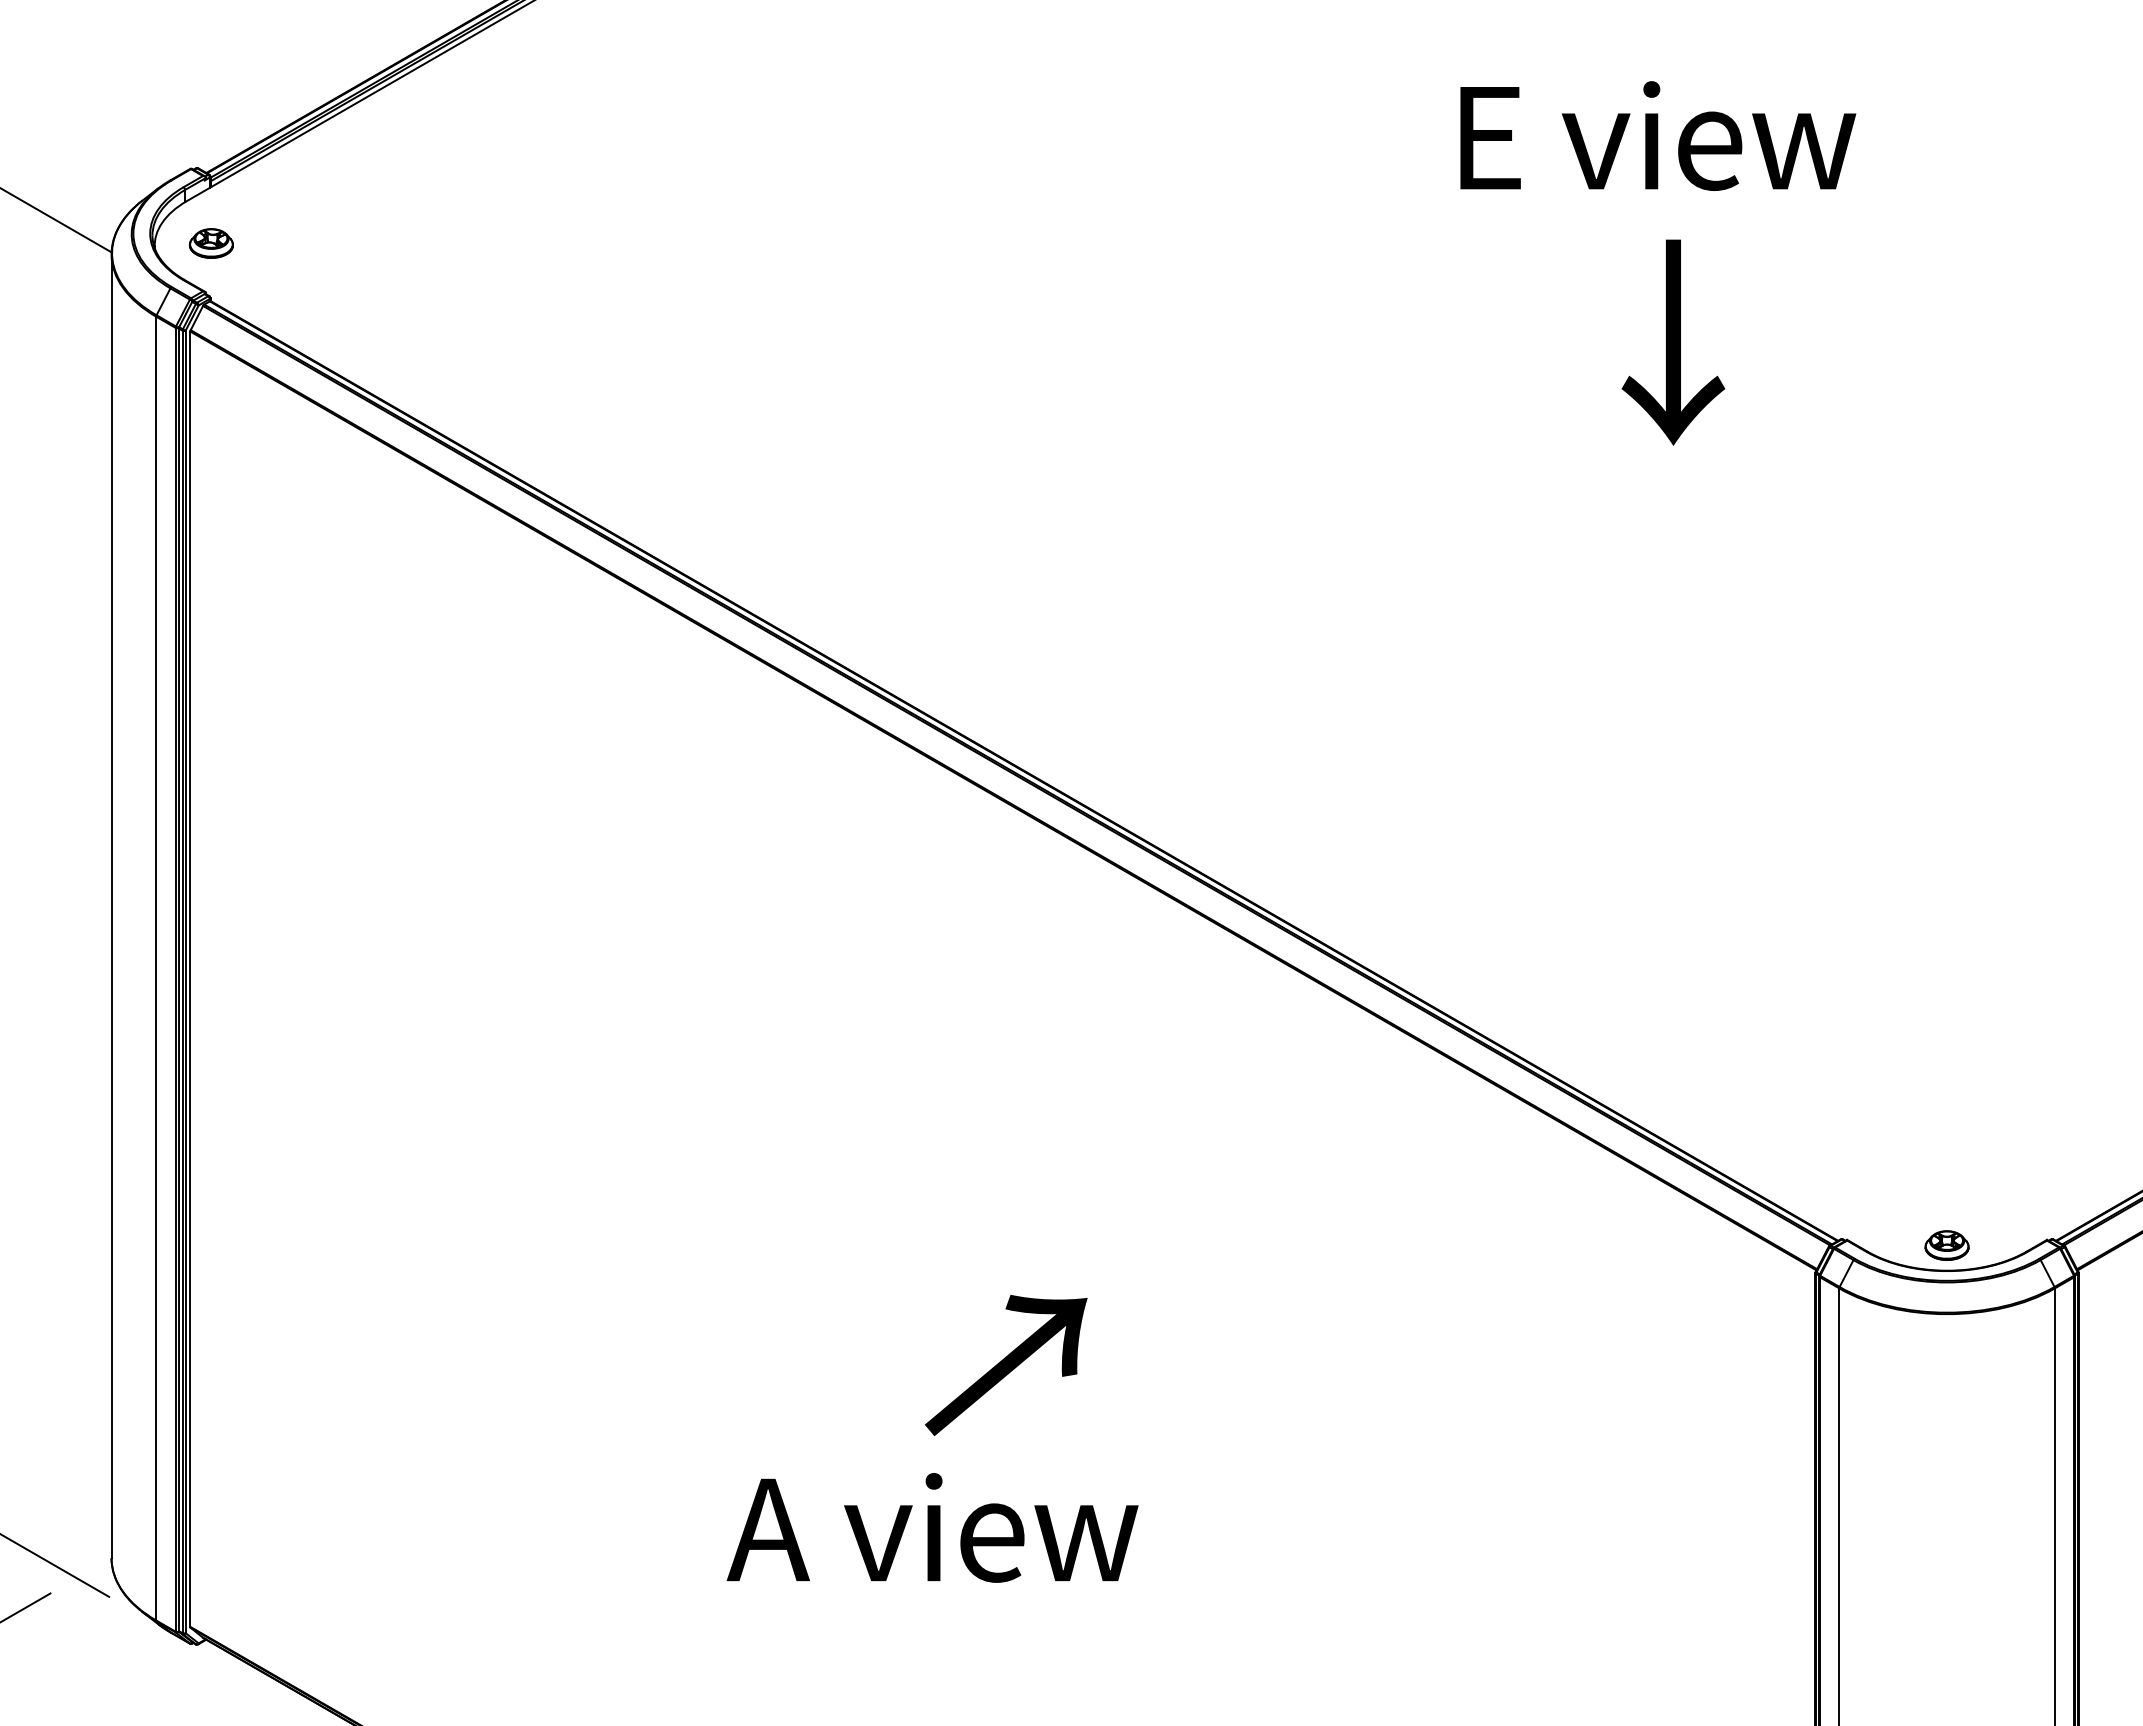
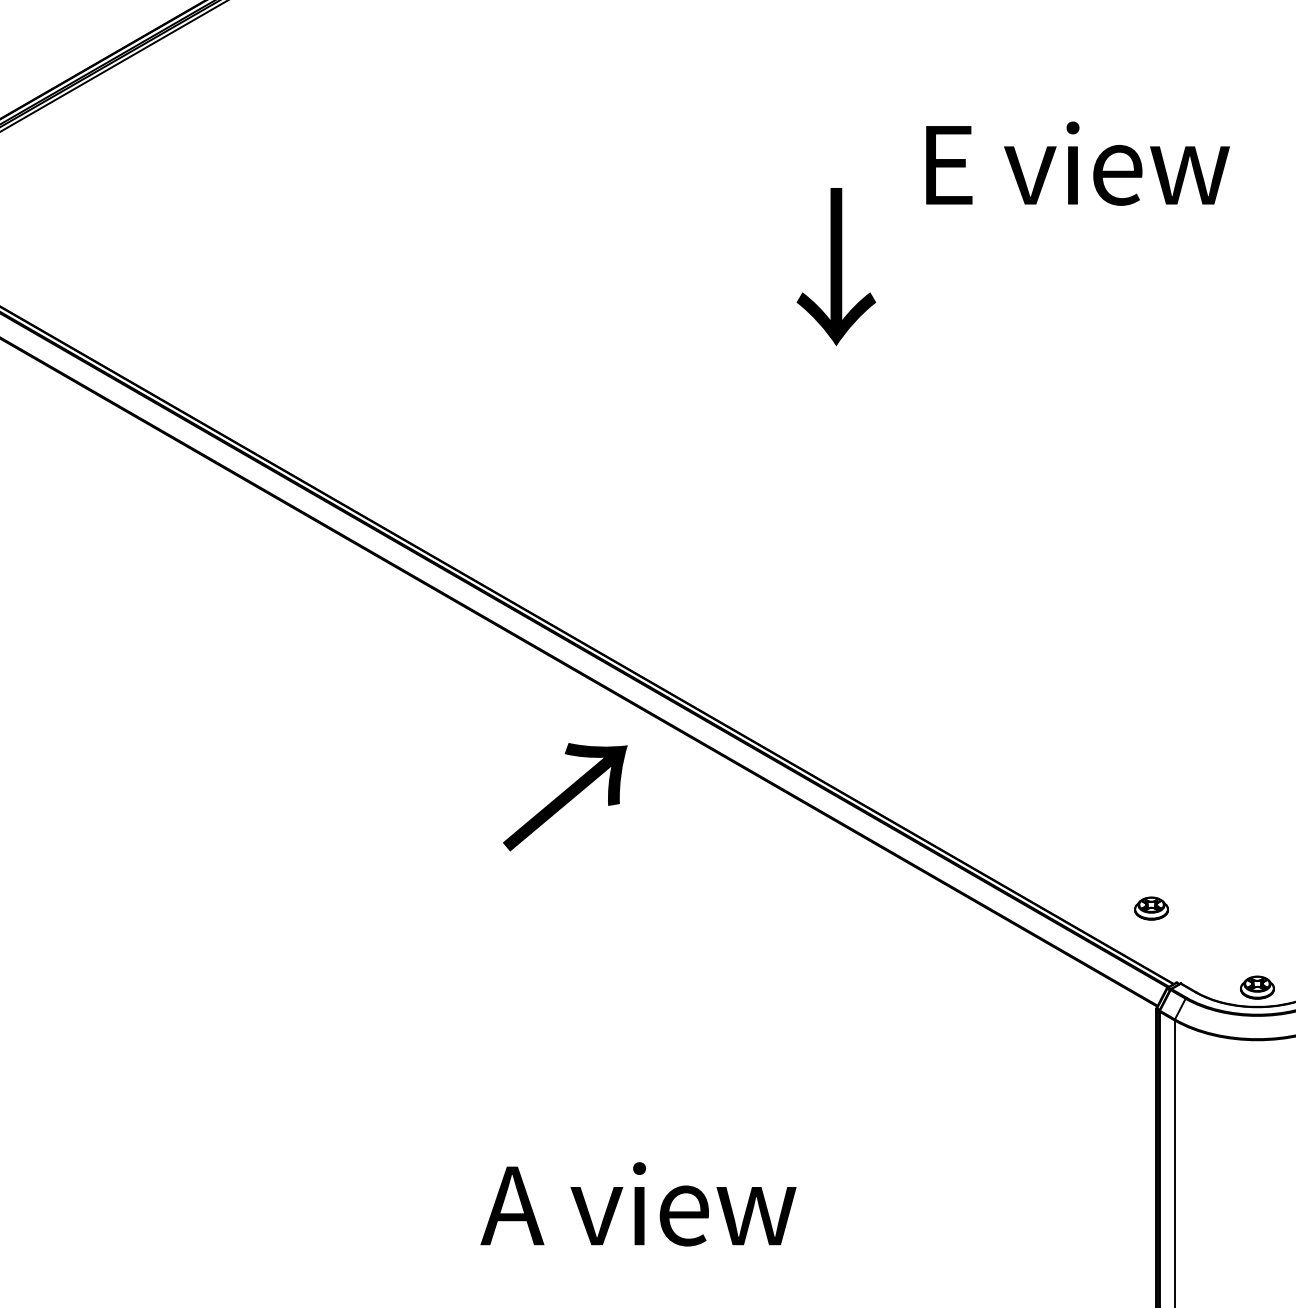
text: (1658, 135) -> (1078, 163), moved
text: (1673, 342) -> (836, 266), moved
part: (1808, 1142) -> (1151, 908), added
text: (1006, 1365) -> (565, 797), moved
text: (932, 1527) -> (638, 1204), moved

